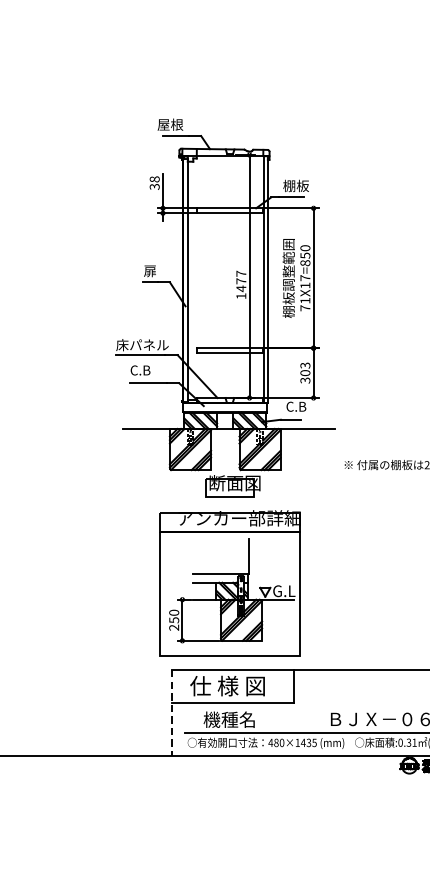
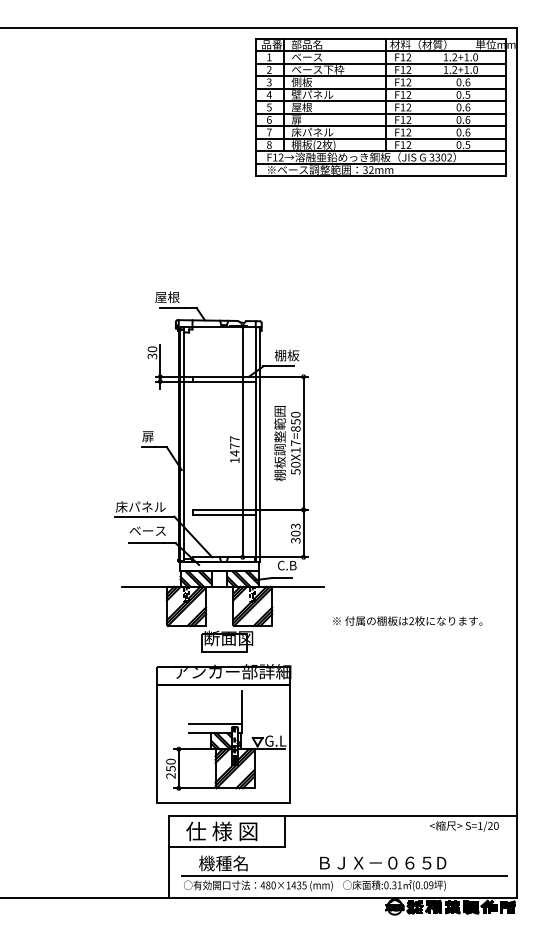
text: (154, 179) -> (152, 349), 38 -> 30
text: (305, 303) -> (295, 467), 71X17=850 -> 50X17=850
text: (149, 369) -> (147, 530), C.B -> ベース
line: (172, 712) -> (169, 856), dashed -> solid

